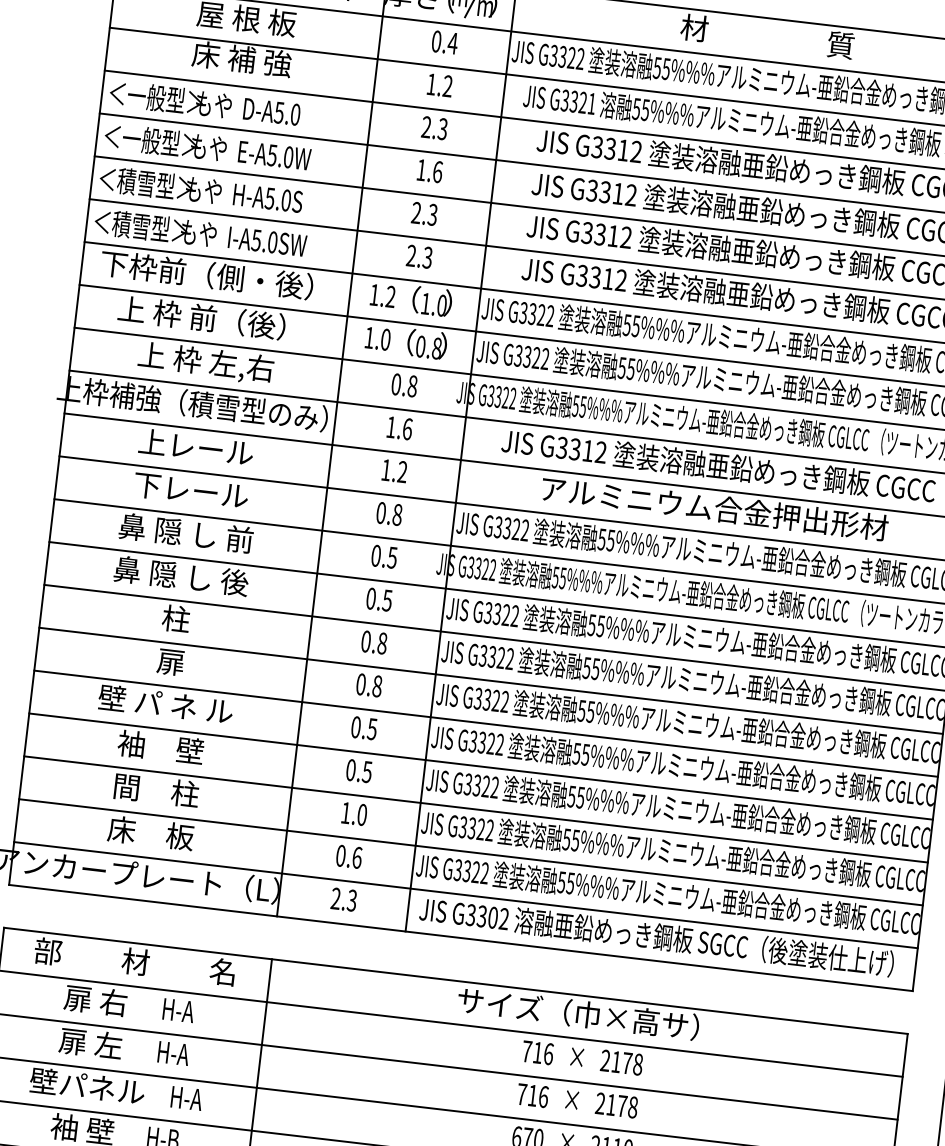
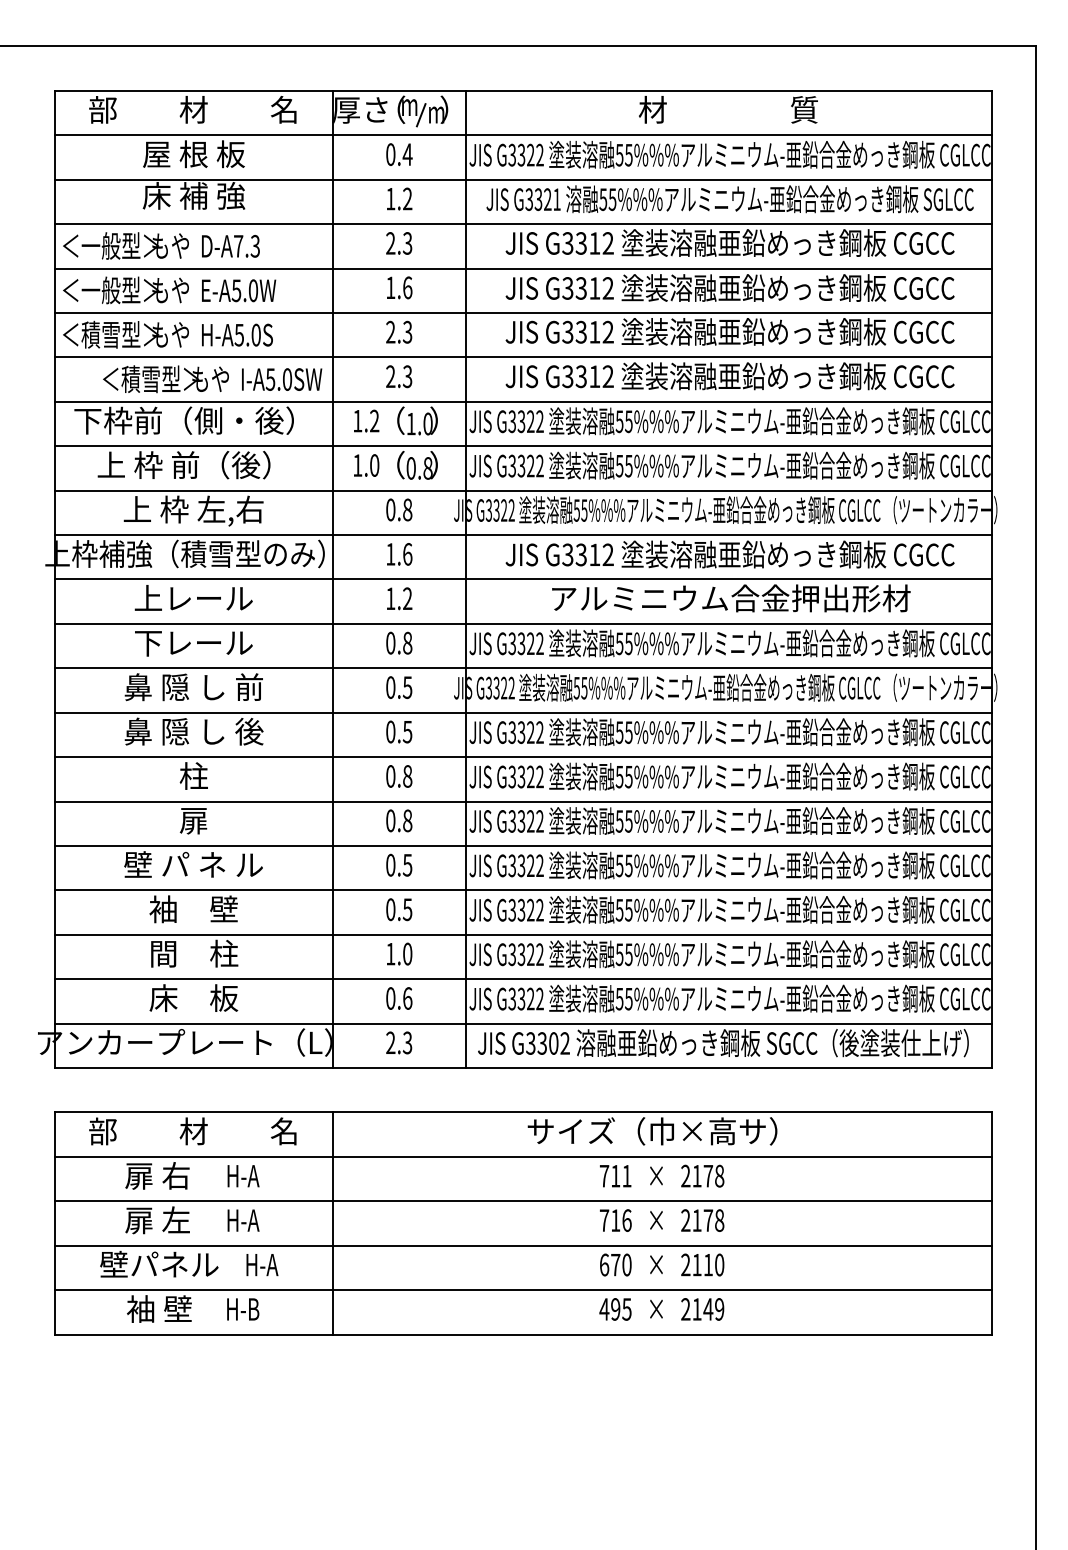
text: (286, 113) -> (246, 246), D-A5.0 -> D-A7.3
text: (200, 233) -> (212, 379), moved
text: (548, 1053) -> (626, 1175), 716 -> 711

